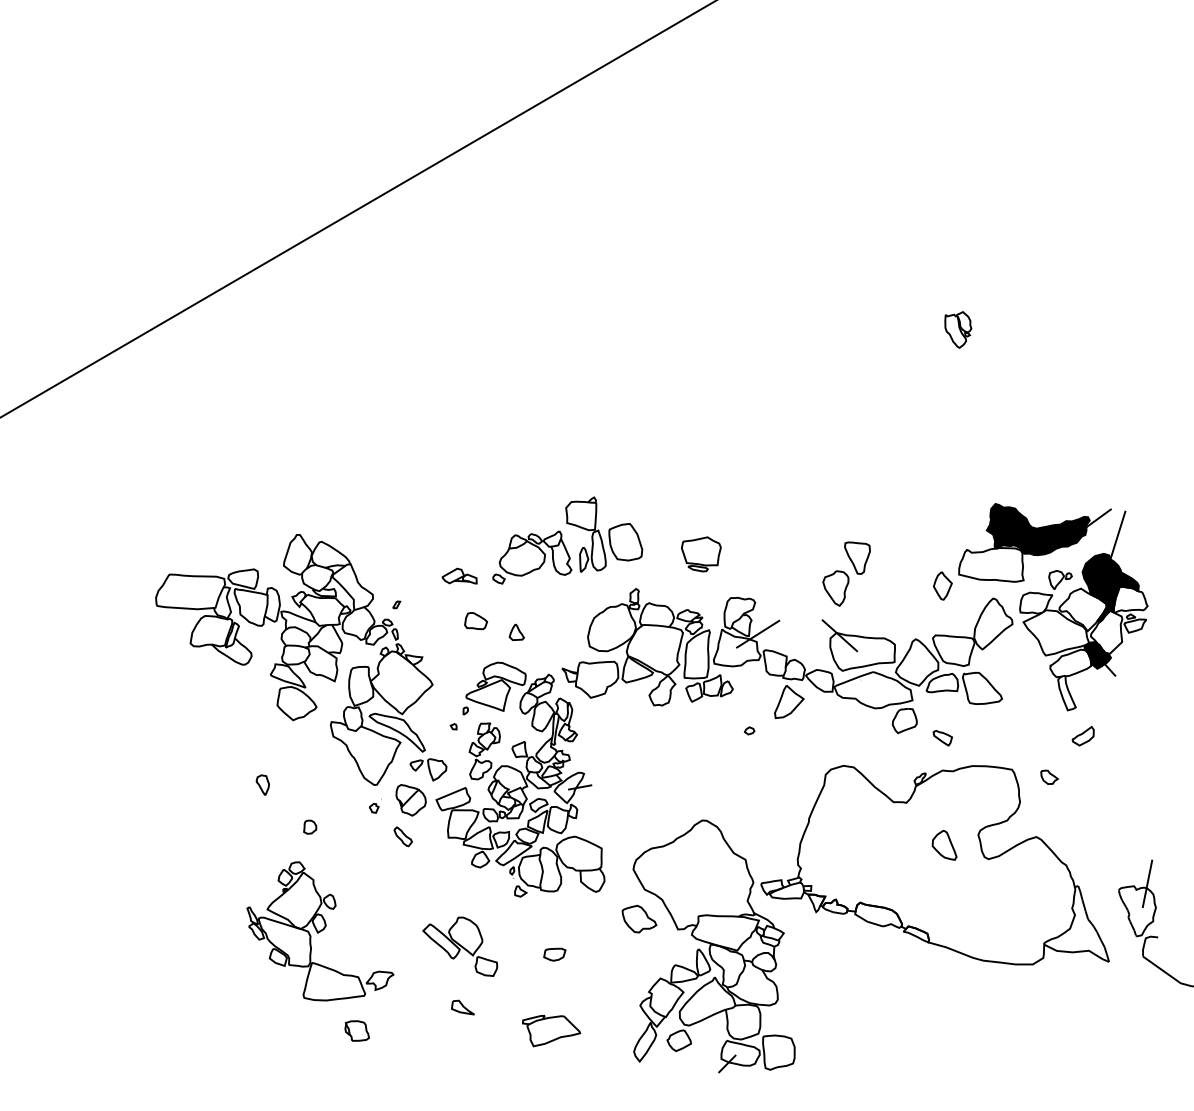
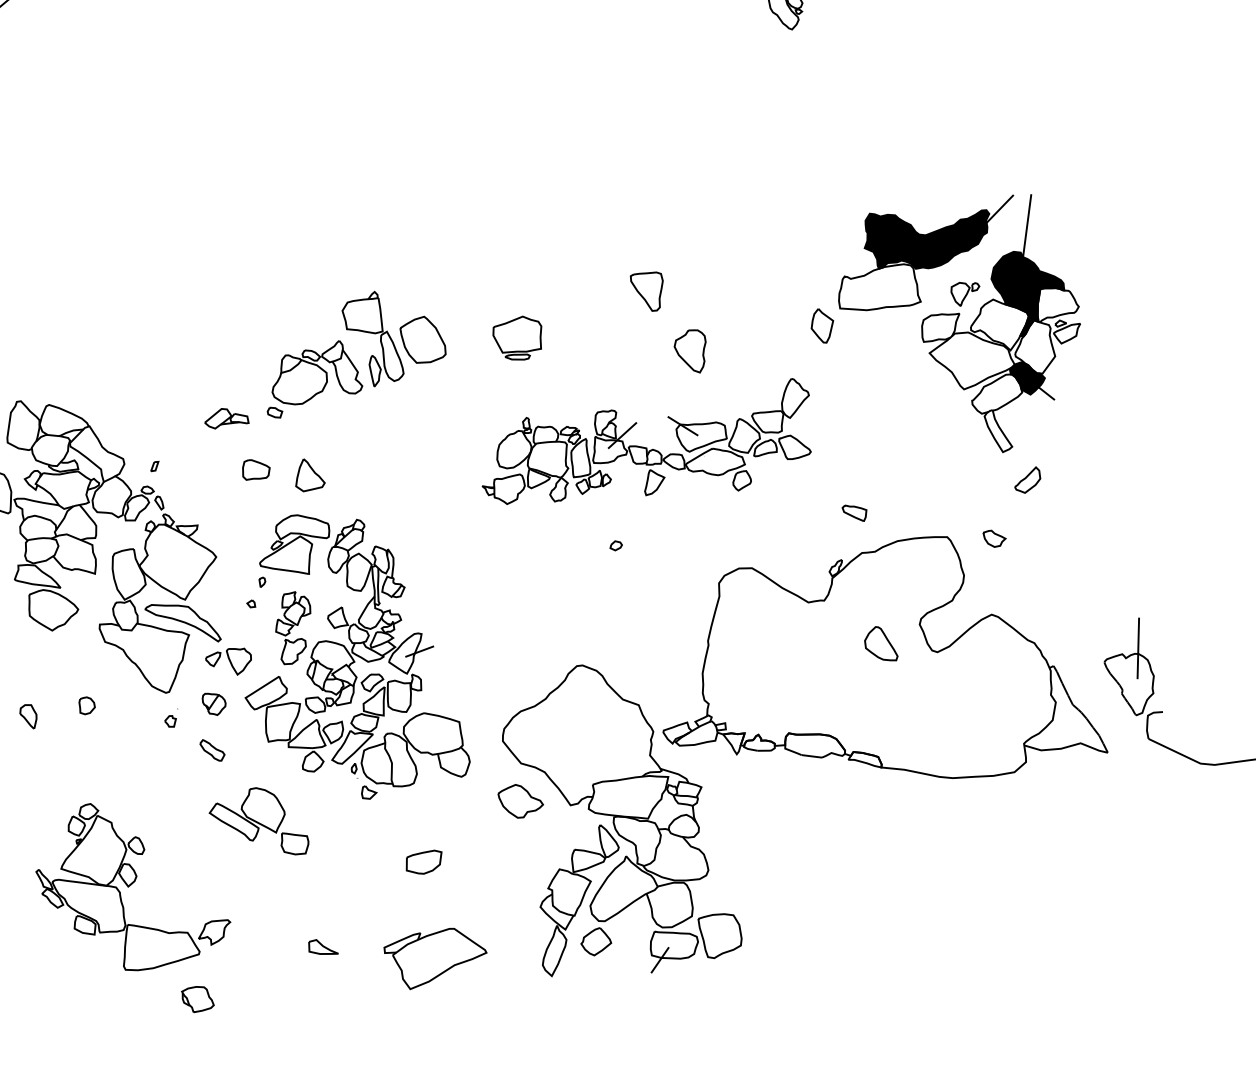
part: (857, 557) -> (648, 291), moved
part: (516, 631) -> (307, 473), size x1.6
part: (787, 660) -> (647, 450), size x0.6
part: (410, 800) -> (213, 704), size x0.6
part: (310, 826) -> (87, 704), moved
part: (460, 946) -> (258, 824), moved
part: (554, 954) -> (424, 862), size x1.4
part: (551, 1030) -> (436, 956), size x1.4

